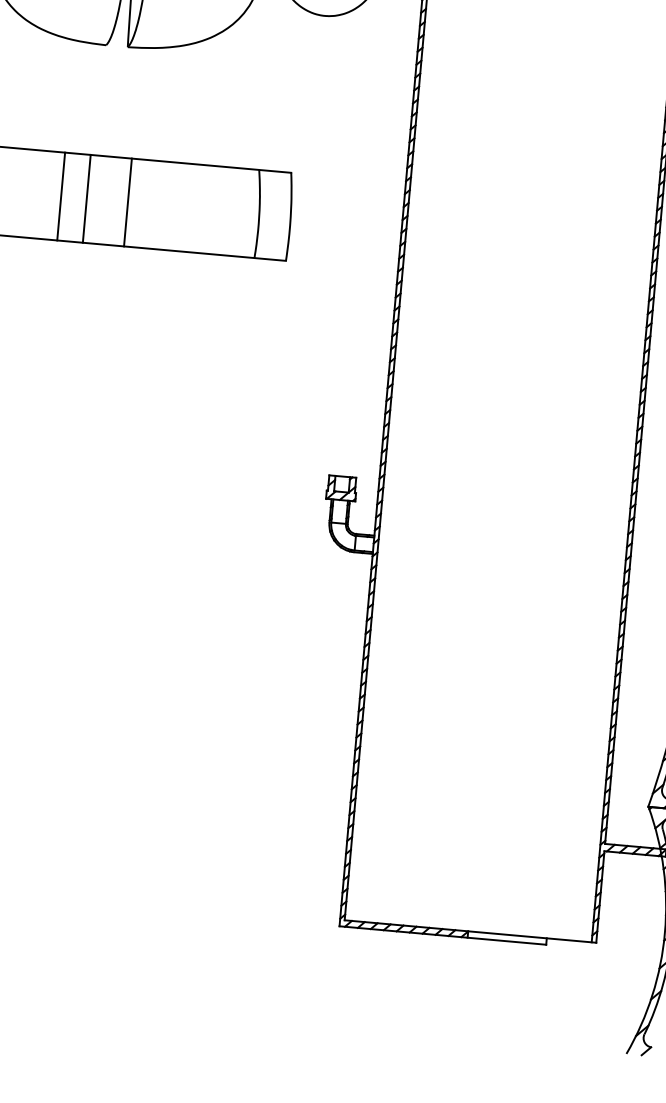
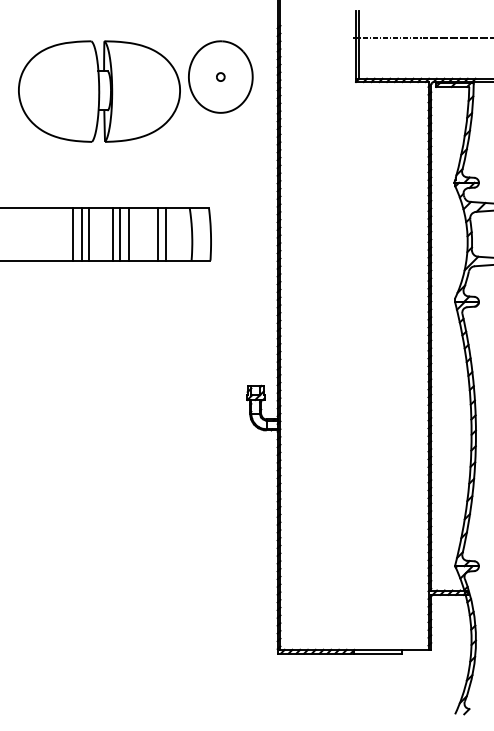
line: (76, 198) -> (82, 234), added
line: (138, 203) -> (119, 234), added
line: (153, 205) -> (128, 234), added
line: (203, 209) -> (158, 234), added
line: (214, 210) -> (165, 234), added

